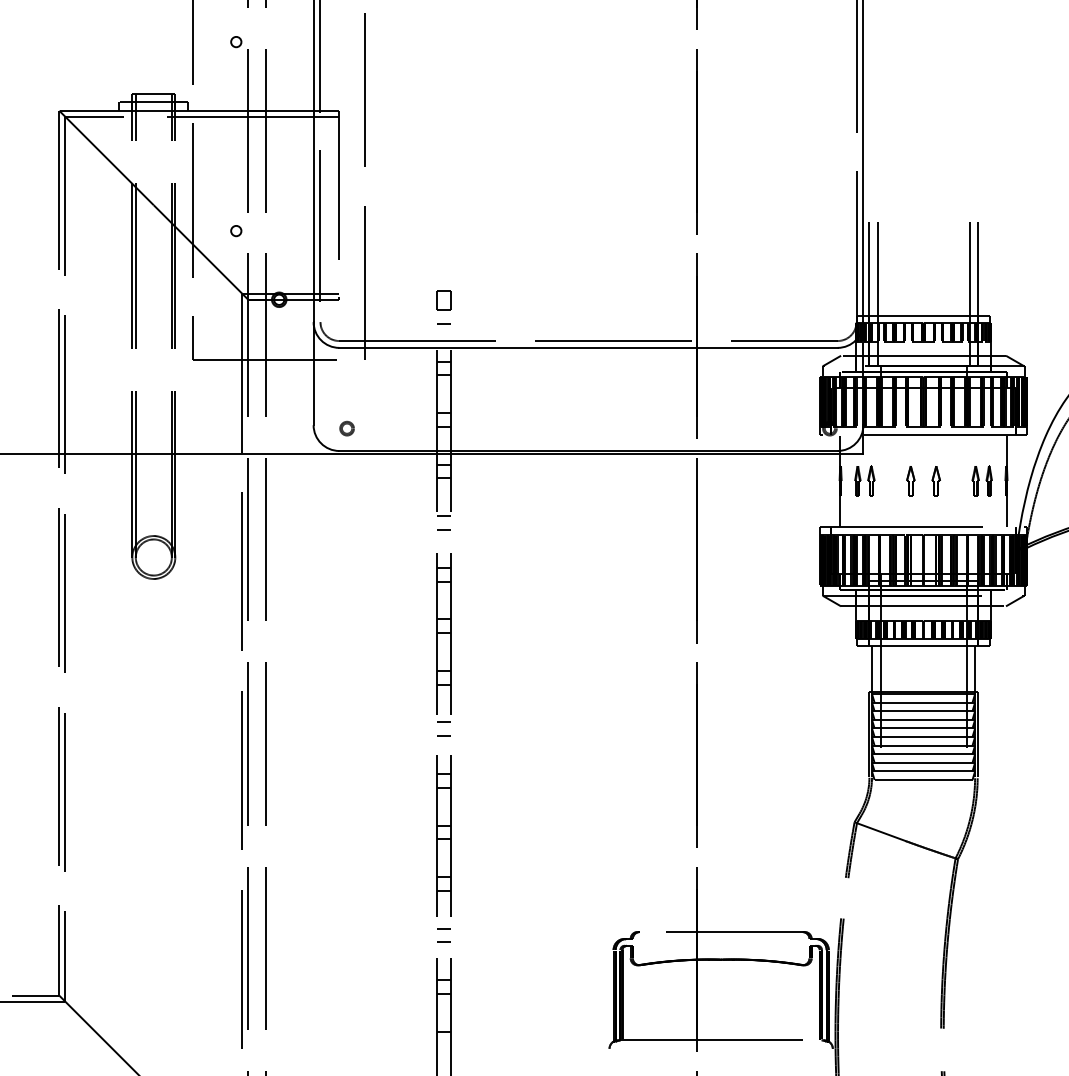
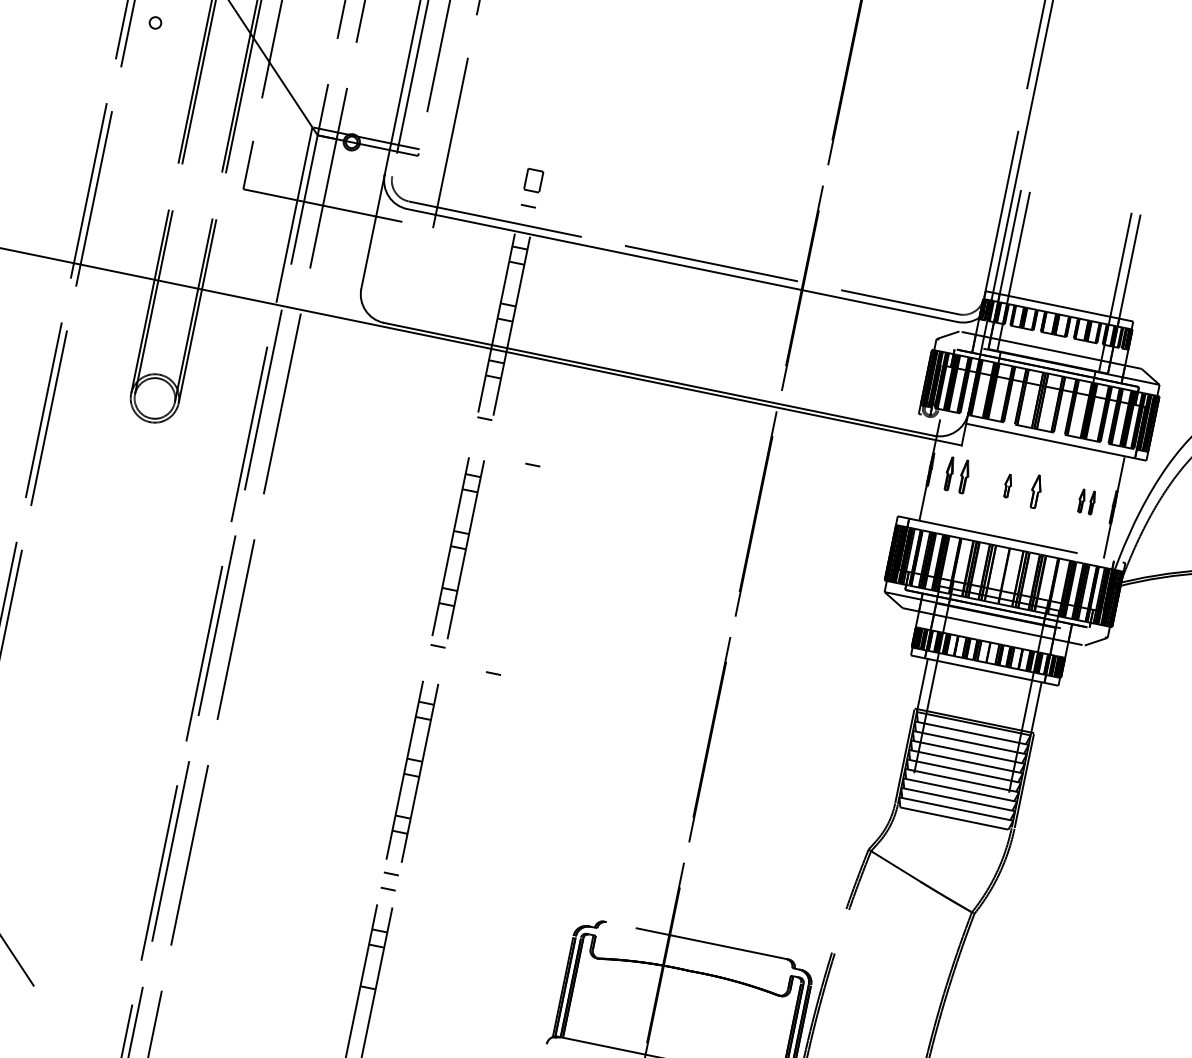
circle: (236, 231) -> (155, 23), moved
part: (346, 428) -> (396, 299), removed
part: (981, 480) -> (1086, 501), size x0.7
part: (910, 481) -> (1007, 486), size x0.7
line: (443, 529) -> (532, 464), moved
line: (443, 735) -> (492, 672), moved

